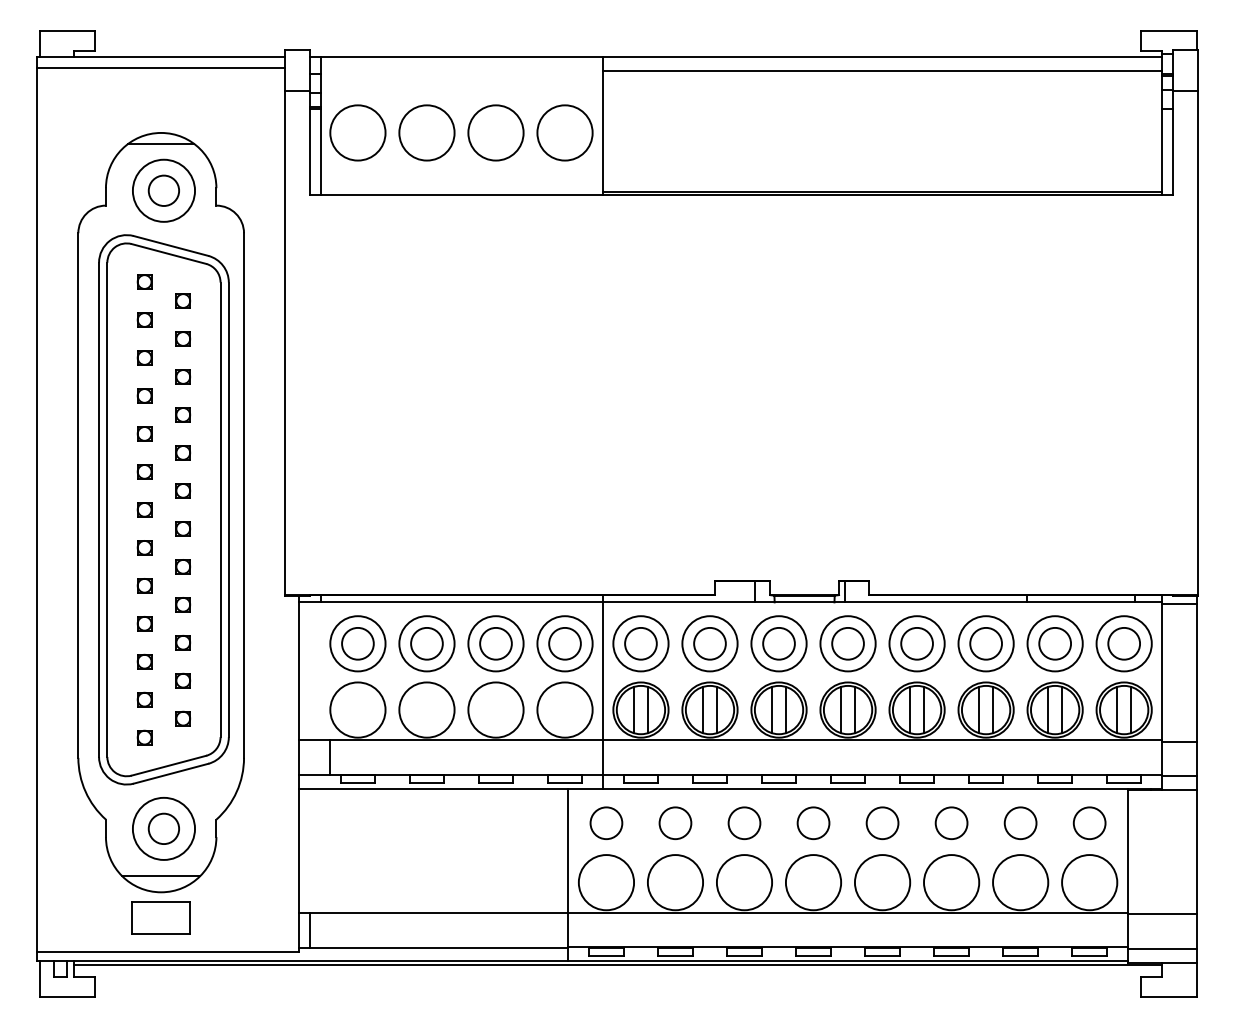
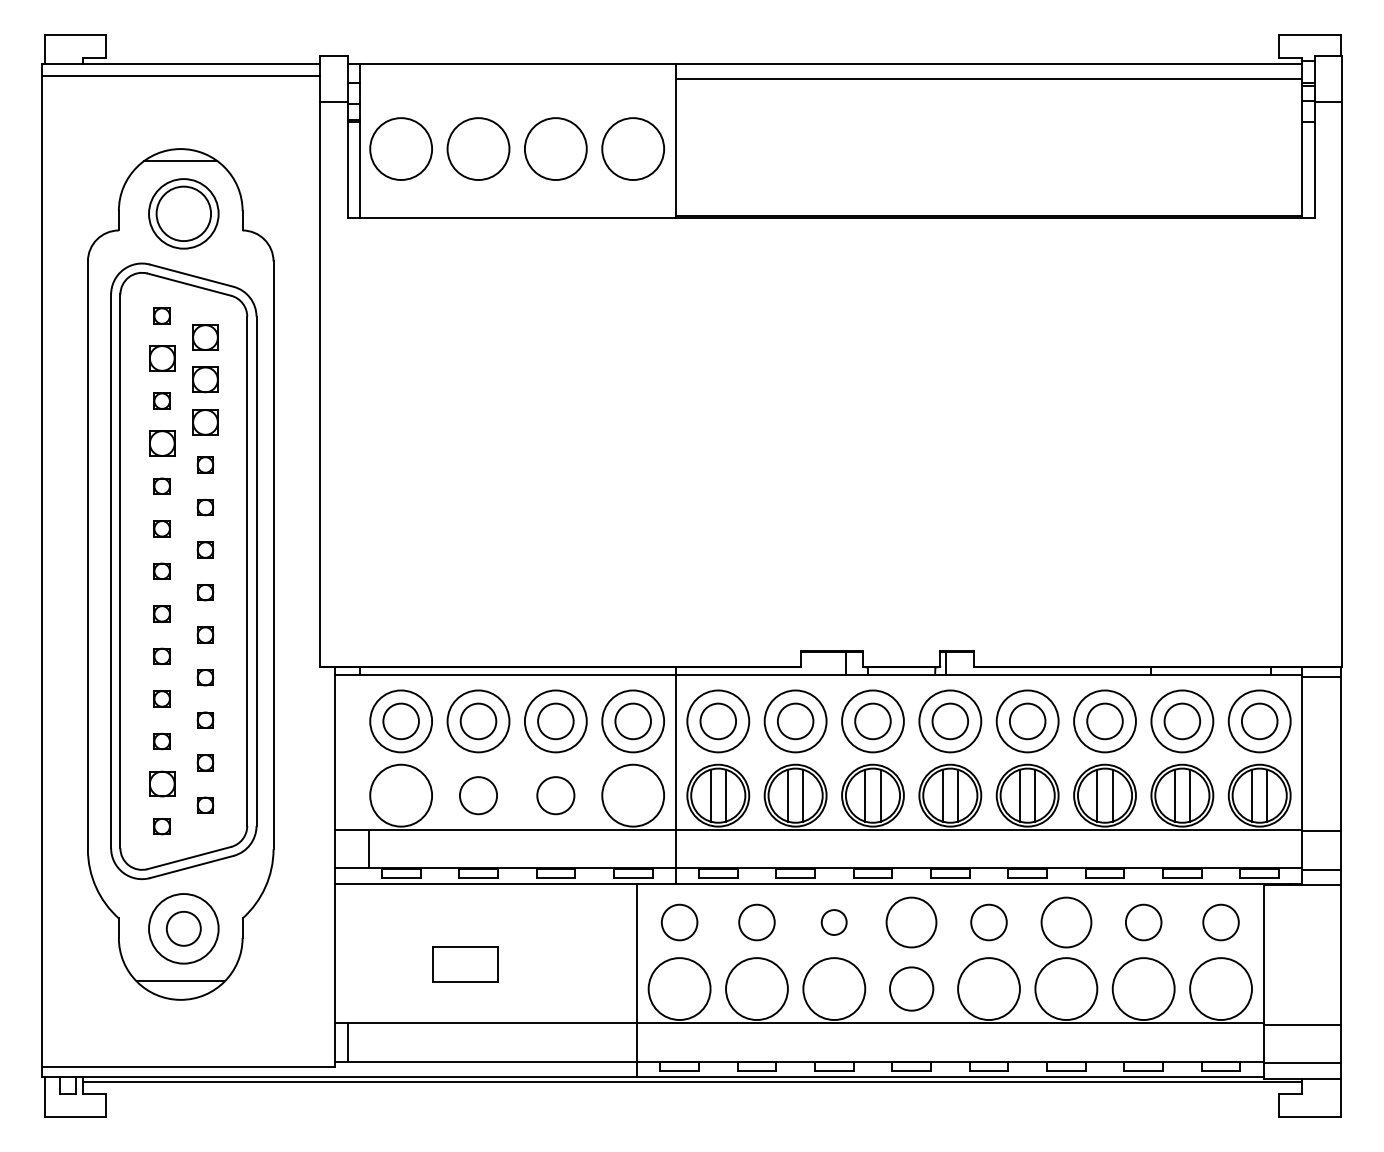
circle: (163, 190) -> (183, 213), size x1.6
part: (183, 300) -> (205, 336), size x1.6
part: (144, 319) -> (161, 358), size x1.6
part: (183, 338) -> (205, 379), size x1.6
part: (183, 377) -> (205, 422), size x1.6
part: (144, 395) -> (161, 443), size x1.6
part: (144, 699) -> (161, 783), size x1.6
circle: (426, 709) -> (478, 795), size x0.6
circle: (495, 709) -> (555, 795), size x0.6
circle: (743, 823) -> (833, 922), size x0.7
circle: (813, 823) -> (911, 922), size x1.4
circle: (950, 823) -> (1065, 922), size x1.4
circle: (813, 882) -> (911, 988), size x0.7
part: (160, 917) -> (465, 964), moved

